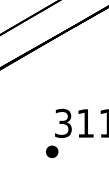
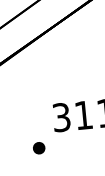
part: (52, 151) -> (39, 147), moved

